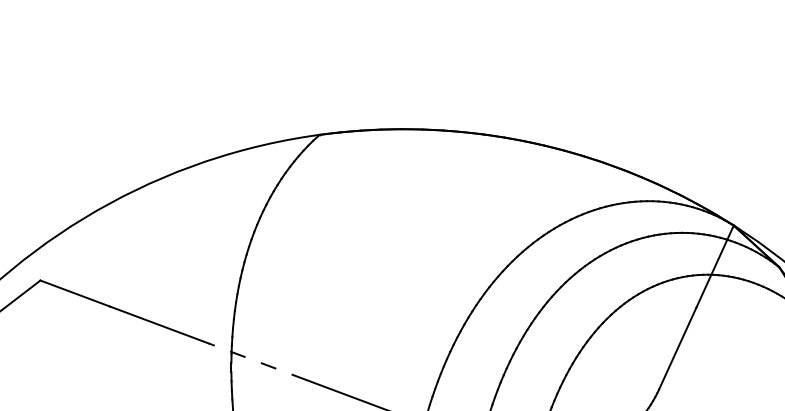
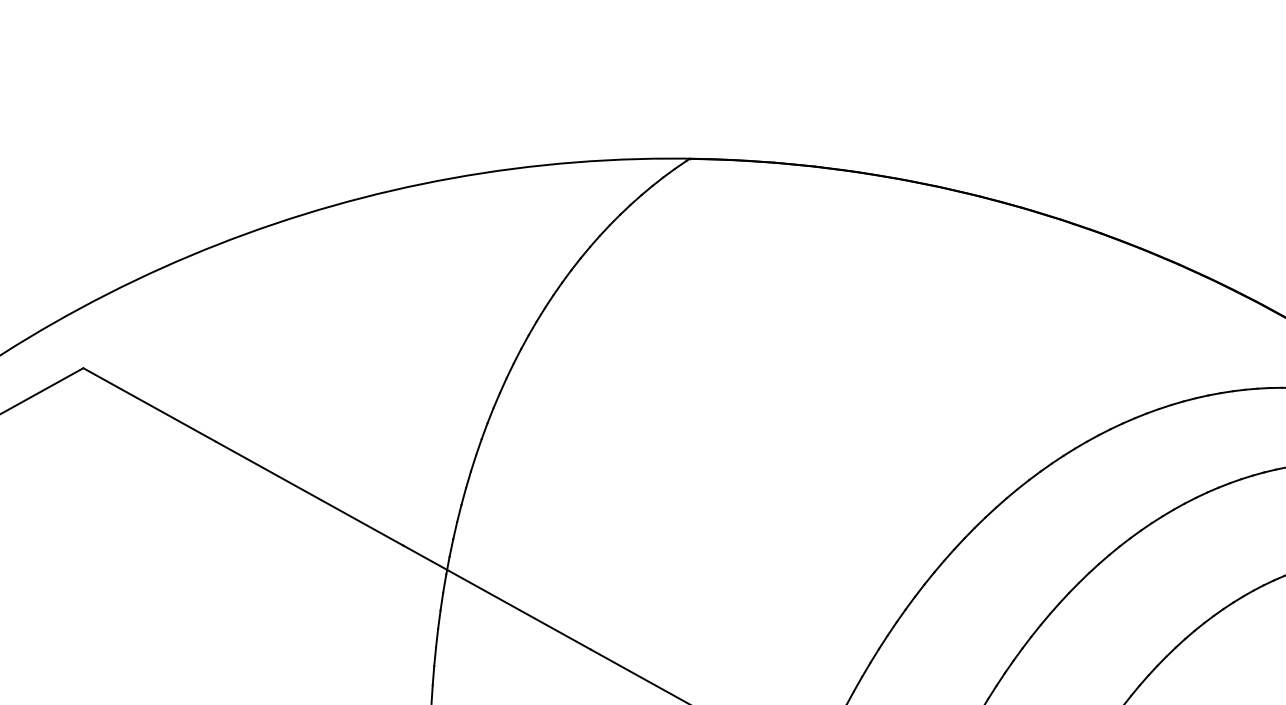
line: (257, 361) -> (496, 596), dashed -> solid

